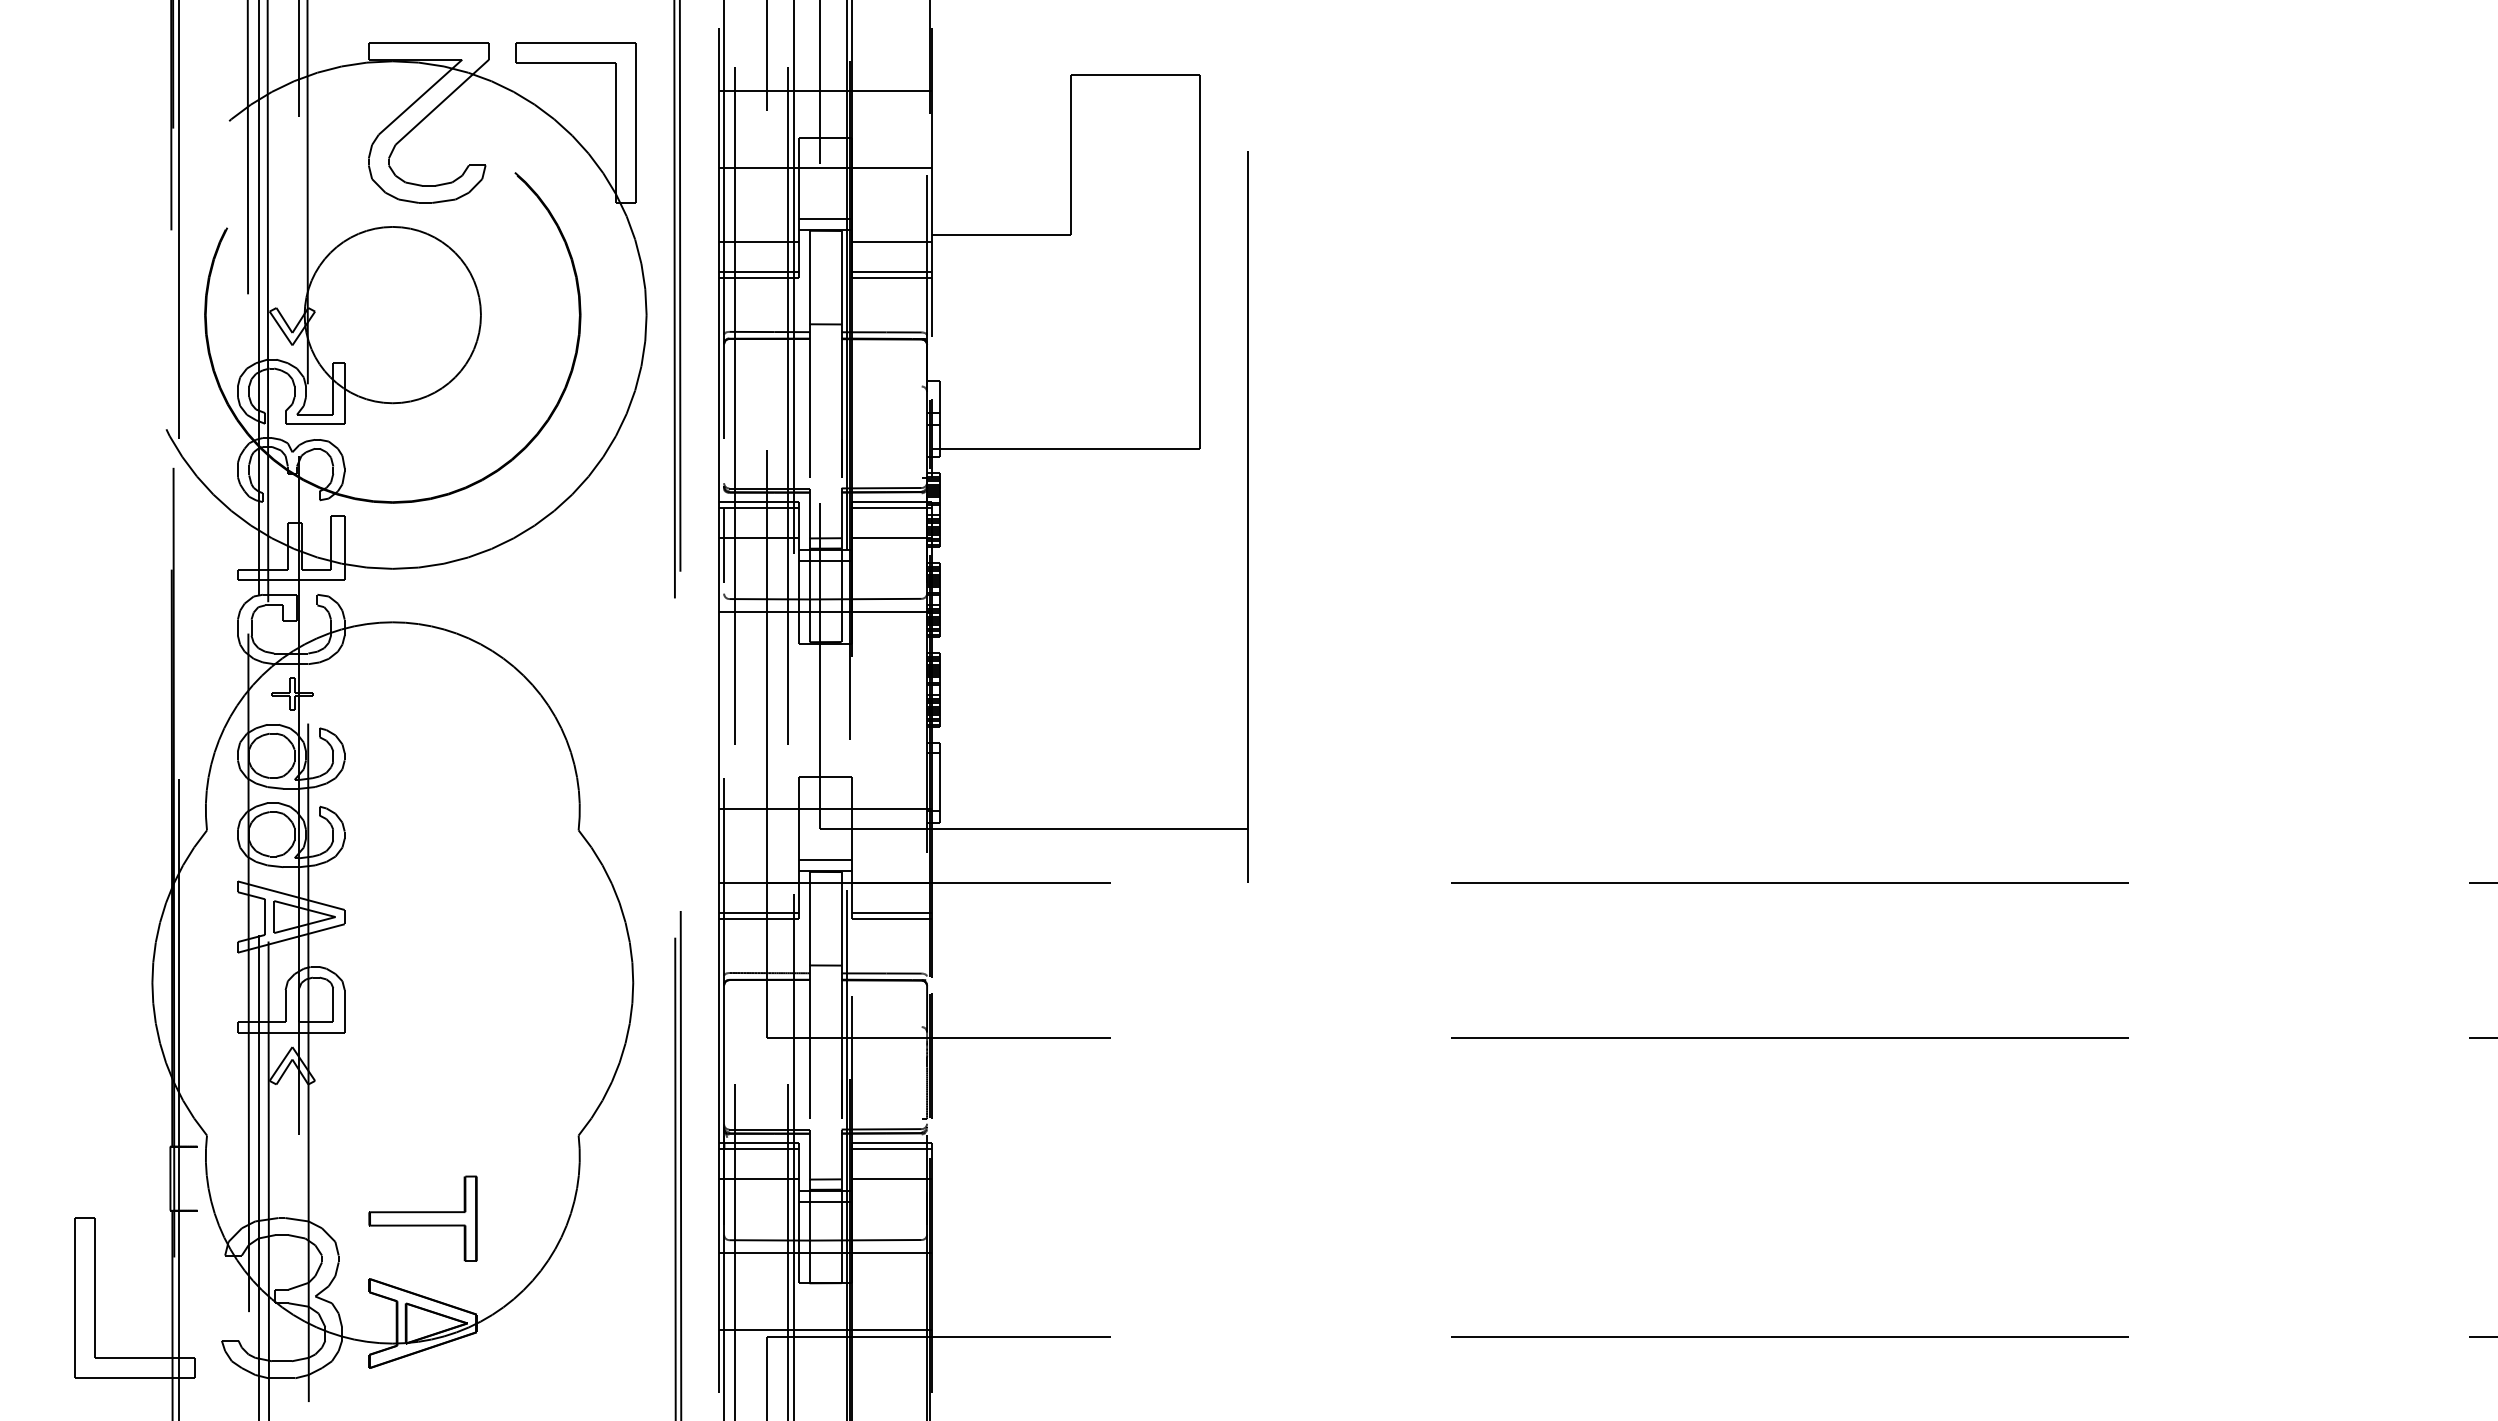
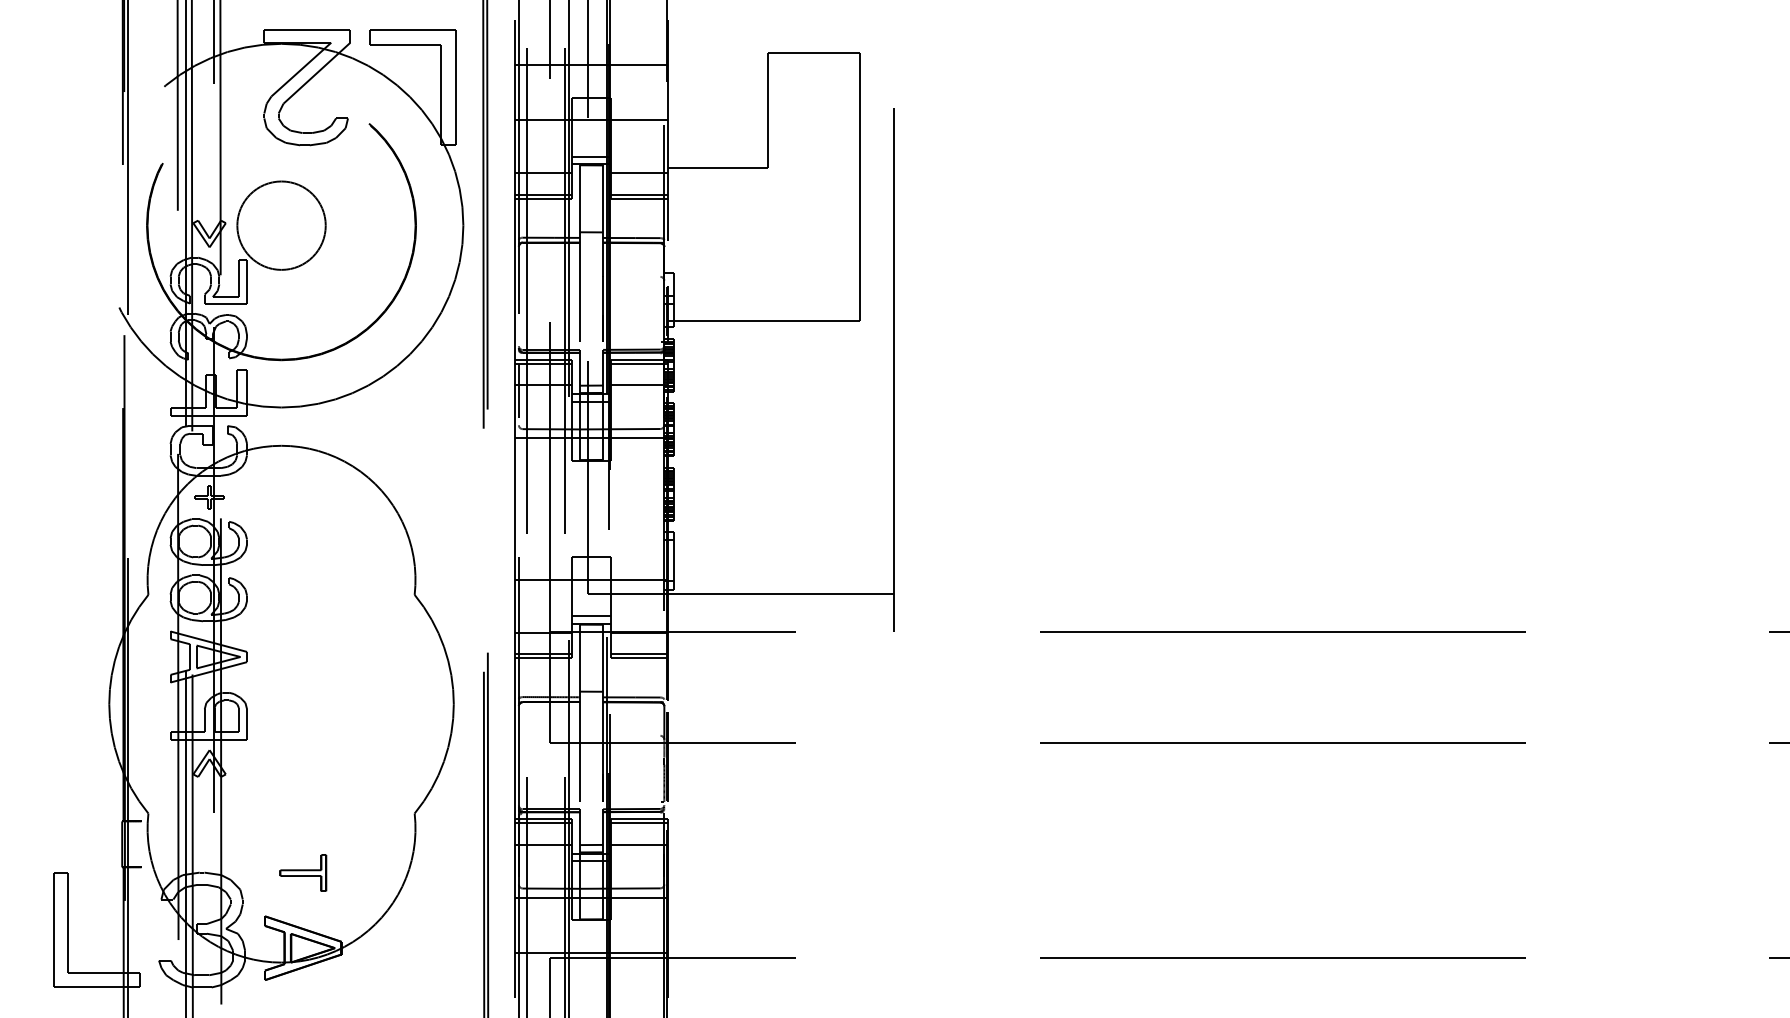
circle: (392, 314) -> (281, 225), size x0.7
part: (422, 1218) -> (302, 872), size x0.6

